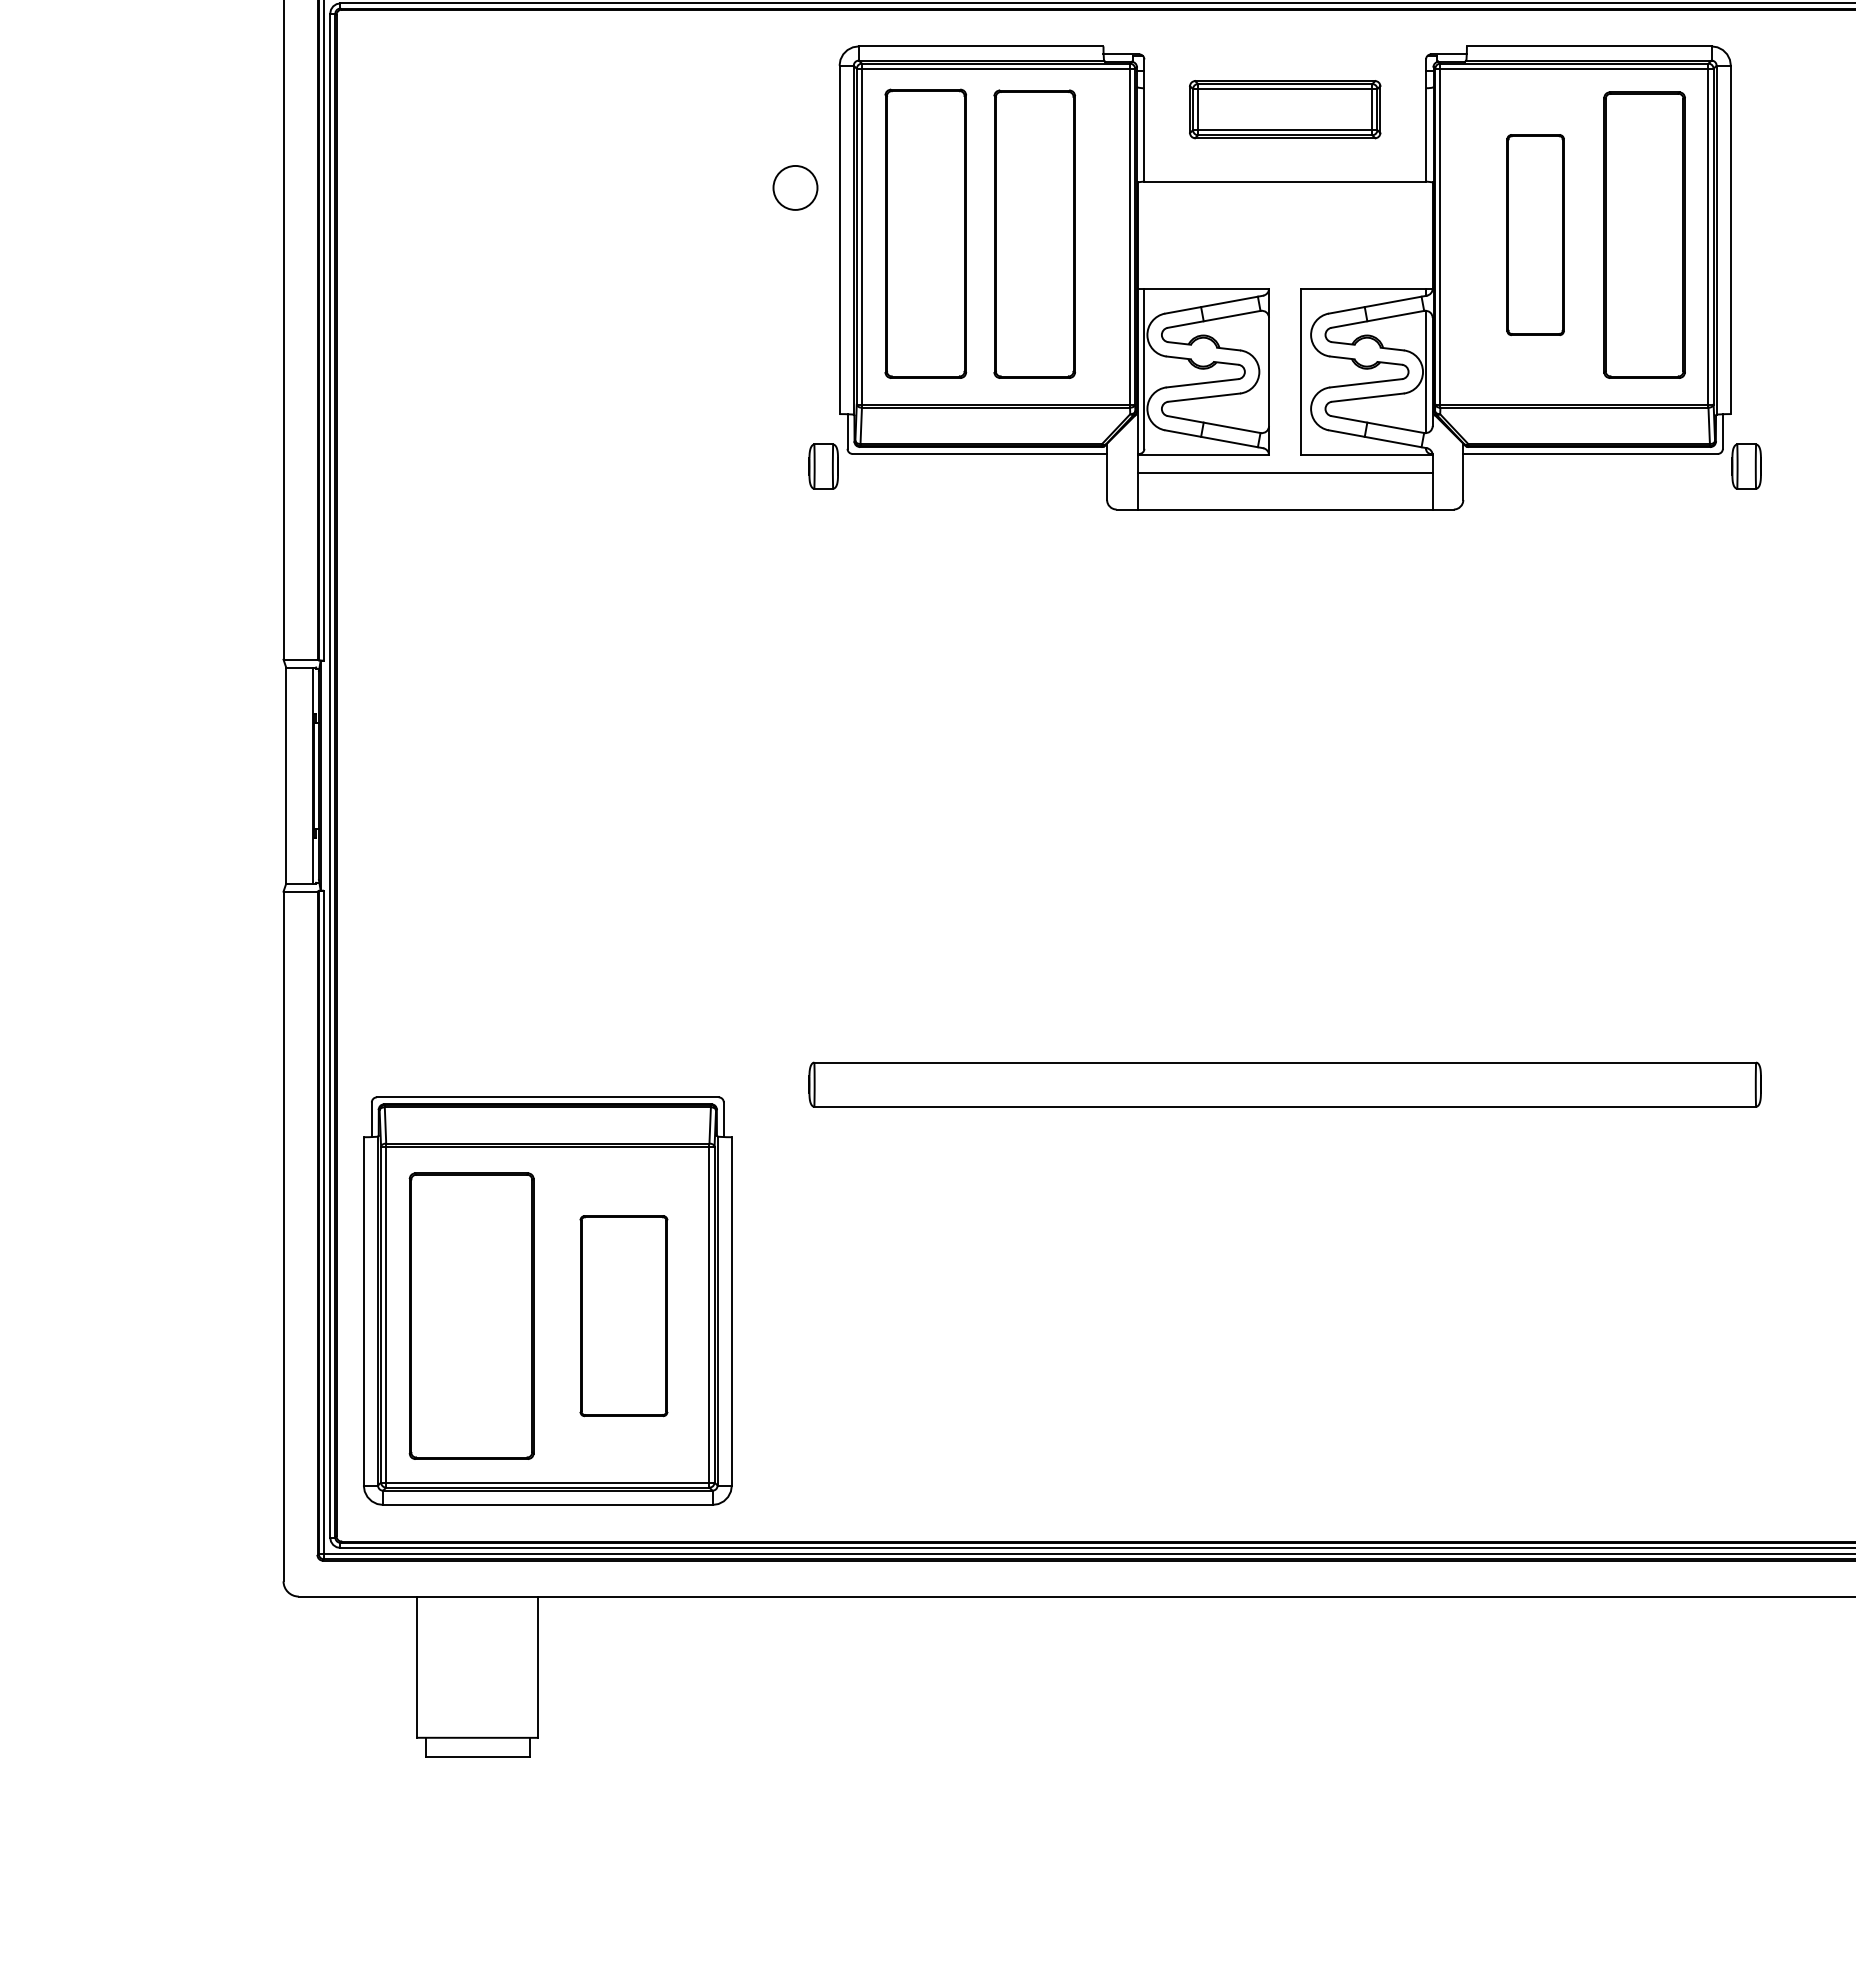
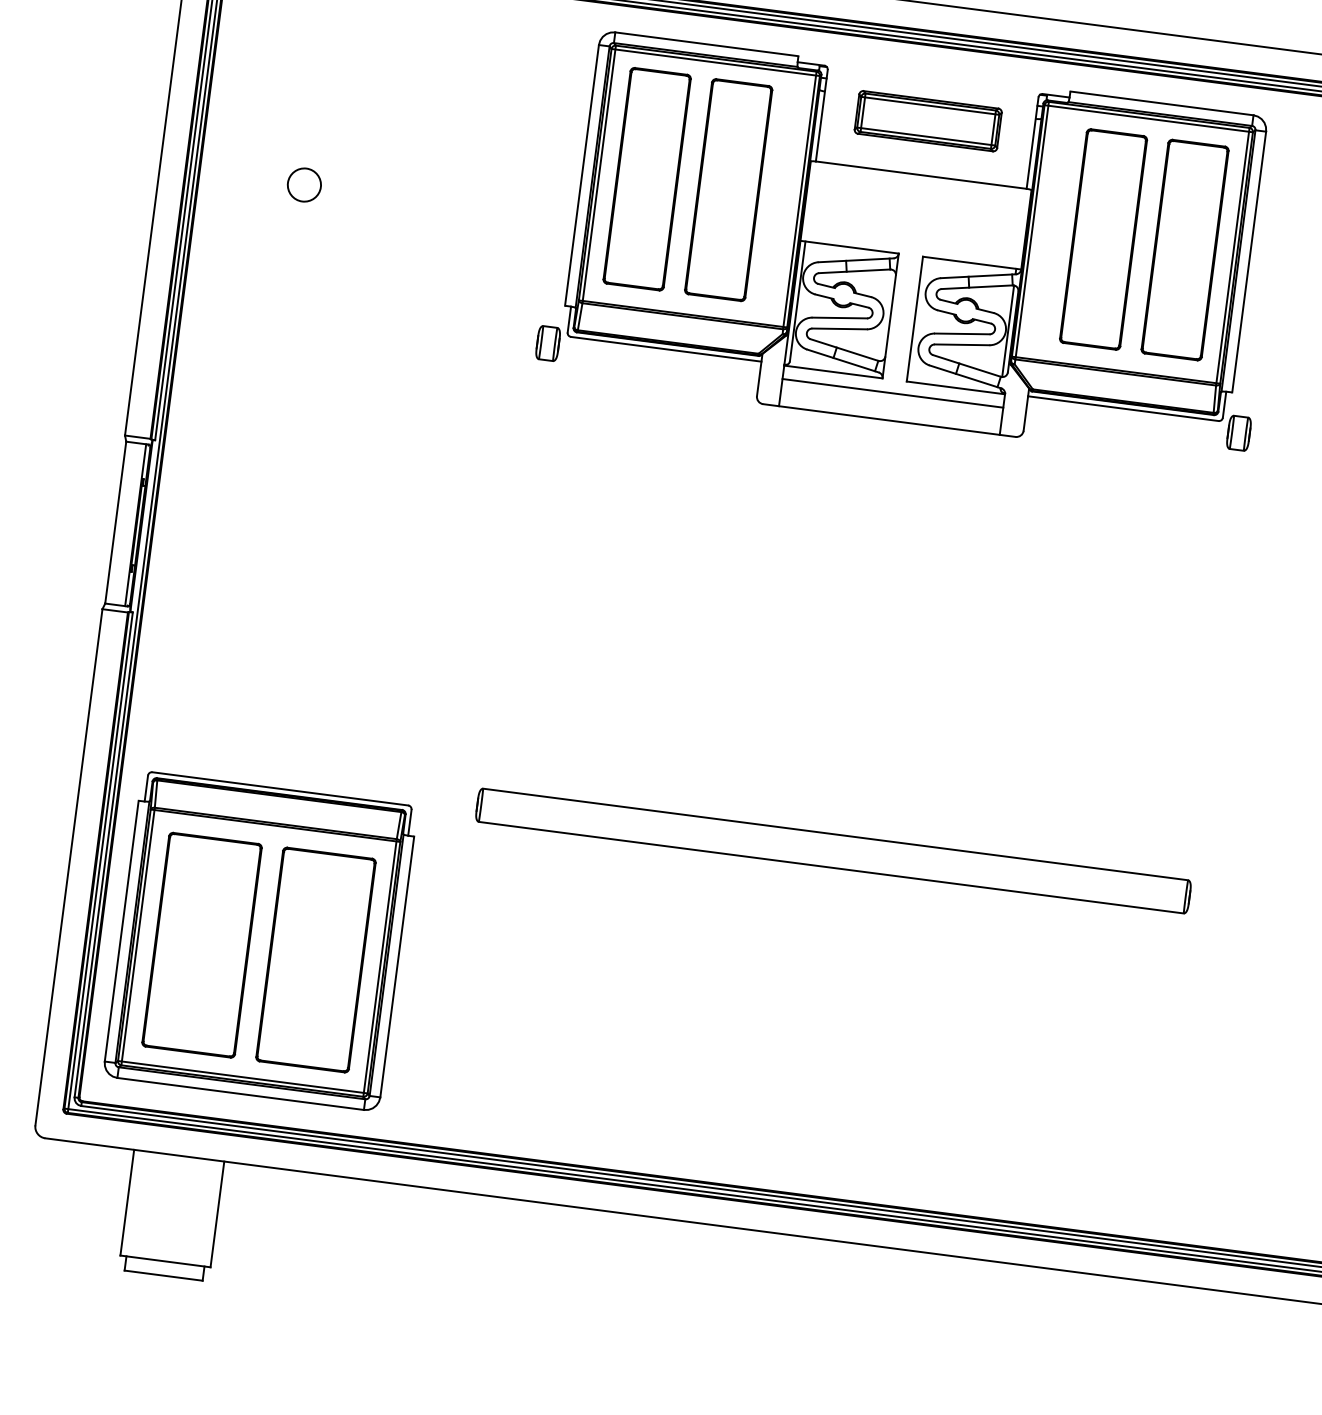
circle: (795, 187) -> (304, 184), moved
part: (1535, 234) -> (1103, 239), size x1.43
part: (623, 1315) -> (315, 959), size x1.43

